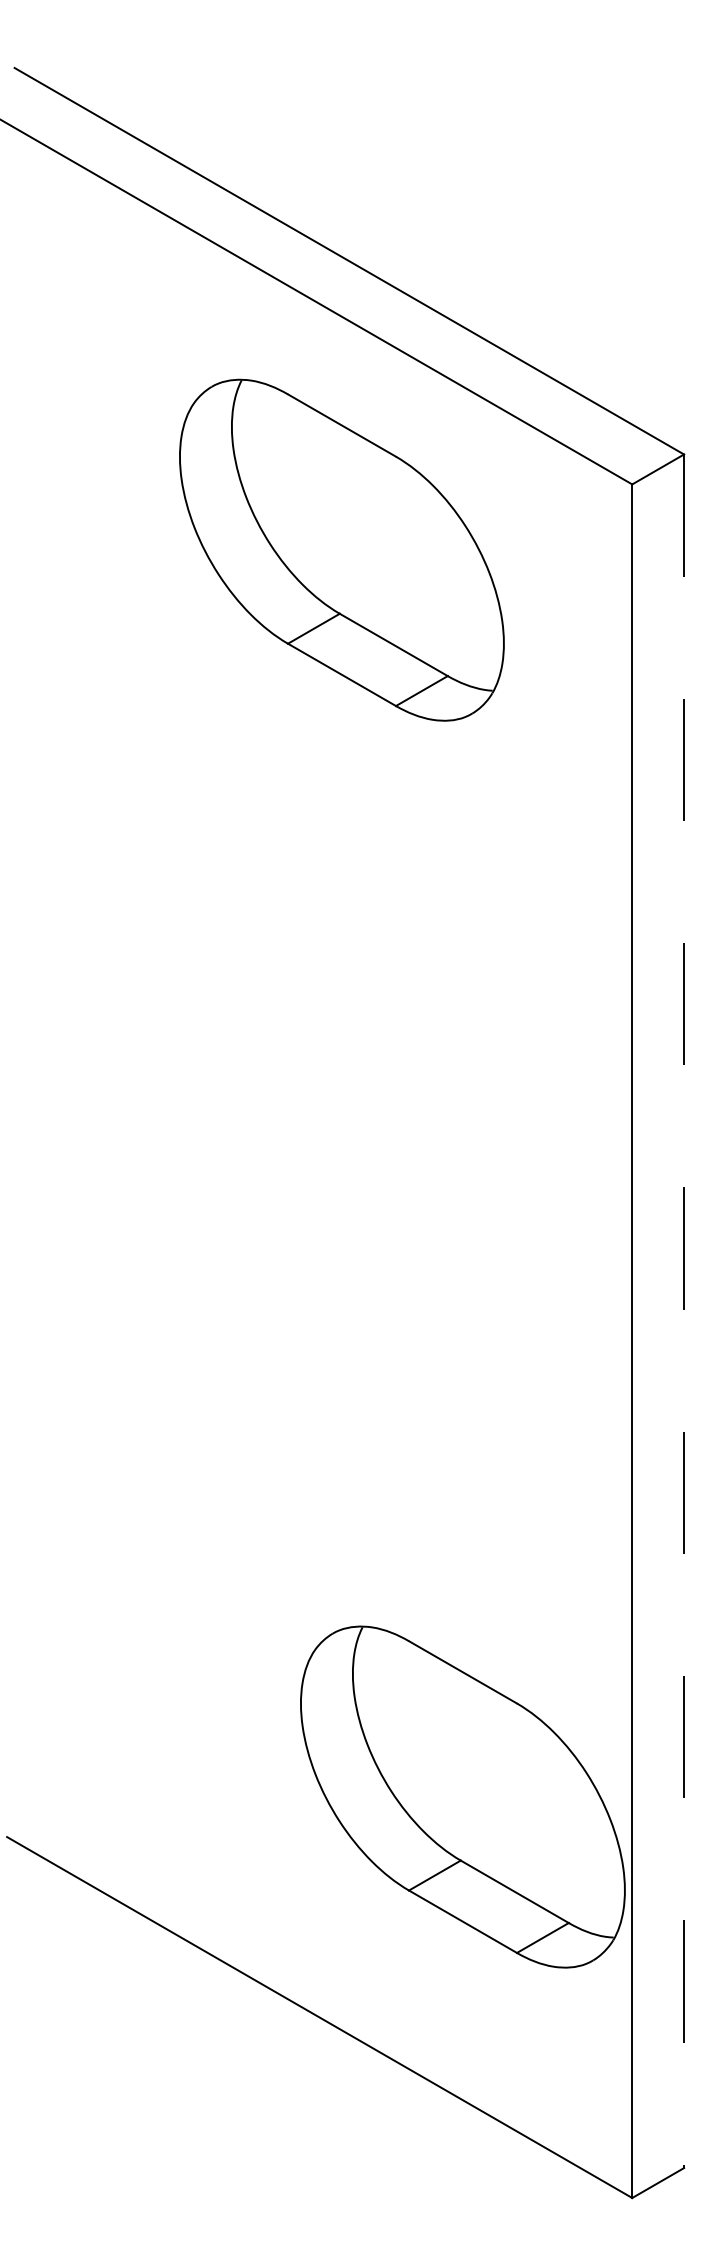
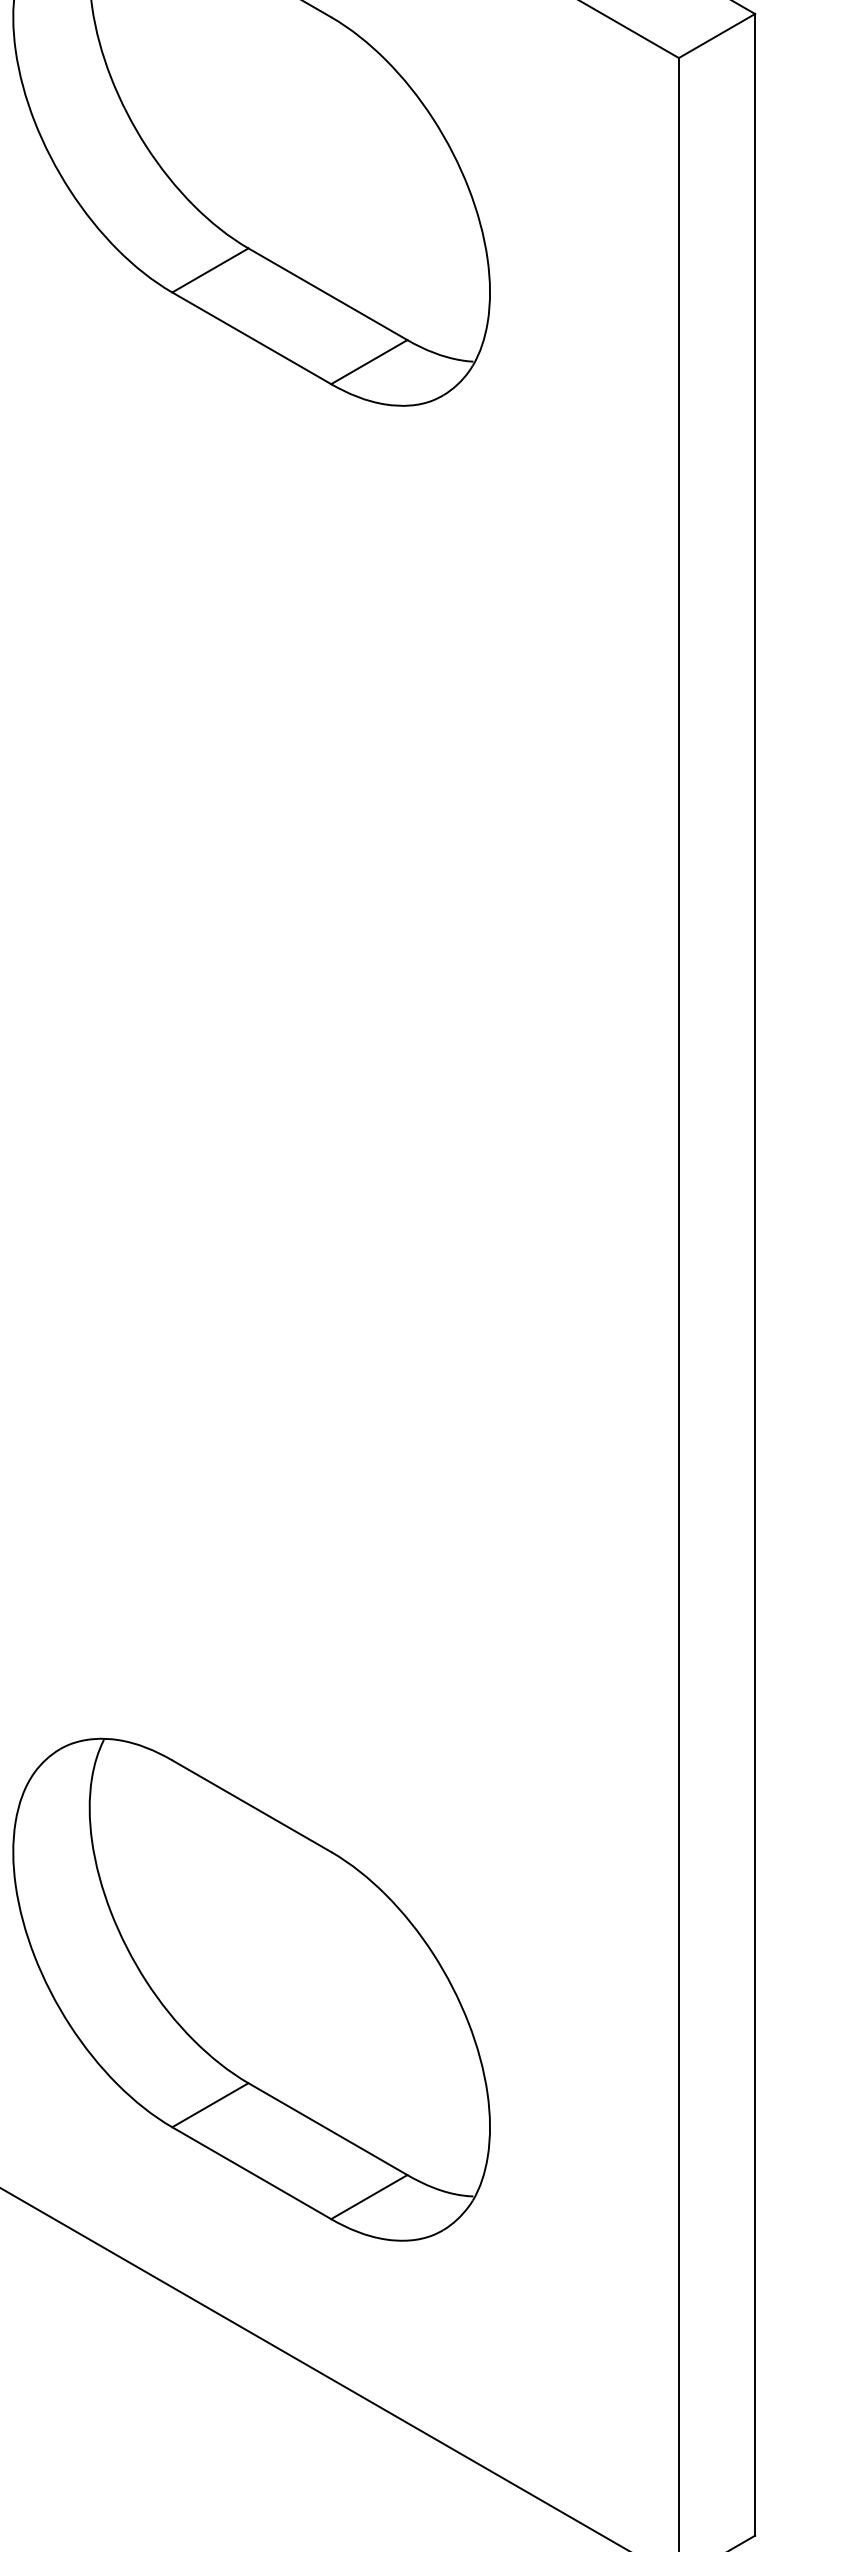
line: (684, 1311) -> (755, 1275), dashed -> solid
part: (462, 1796) -> (250, 1988), moved

